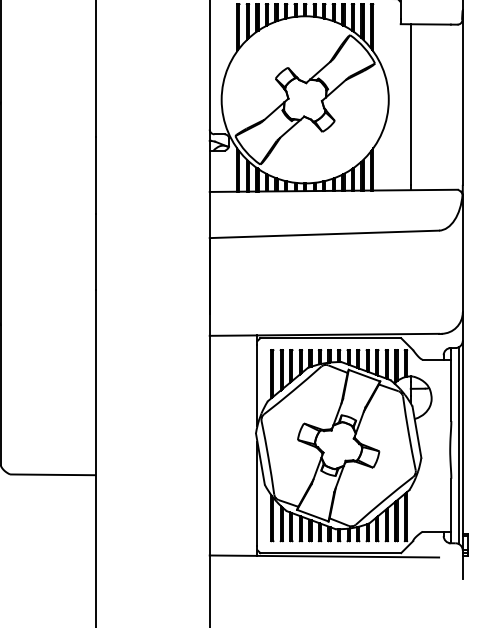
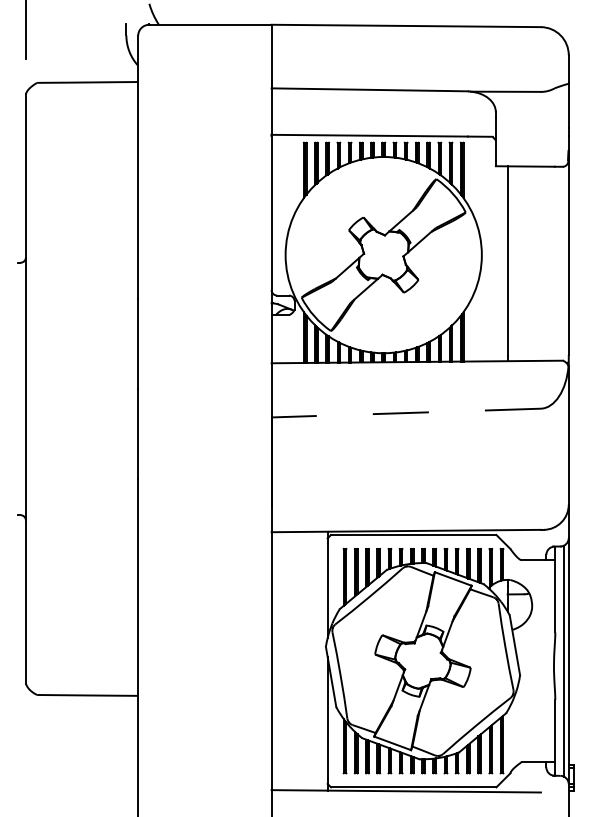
line: (324, 234) -> (406, 413), solid -> dashed

